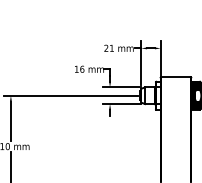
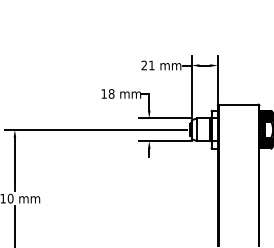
text: (82, 69) -> (111, 93), 16 -> 18

